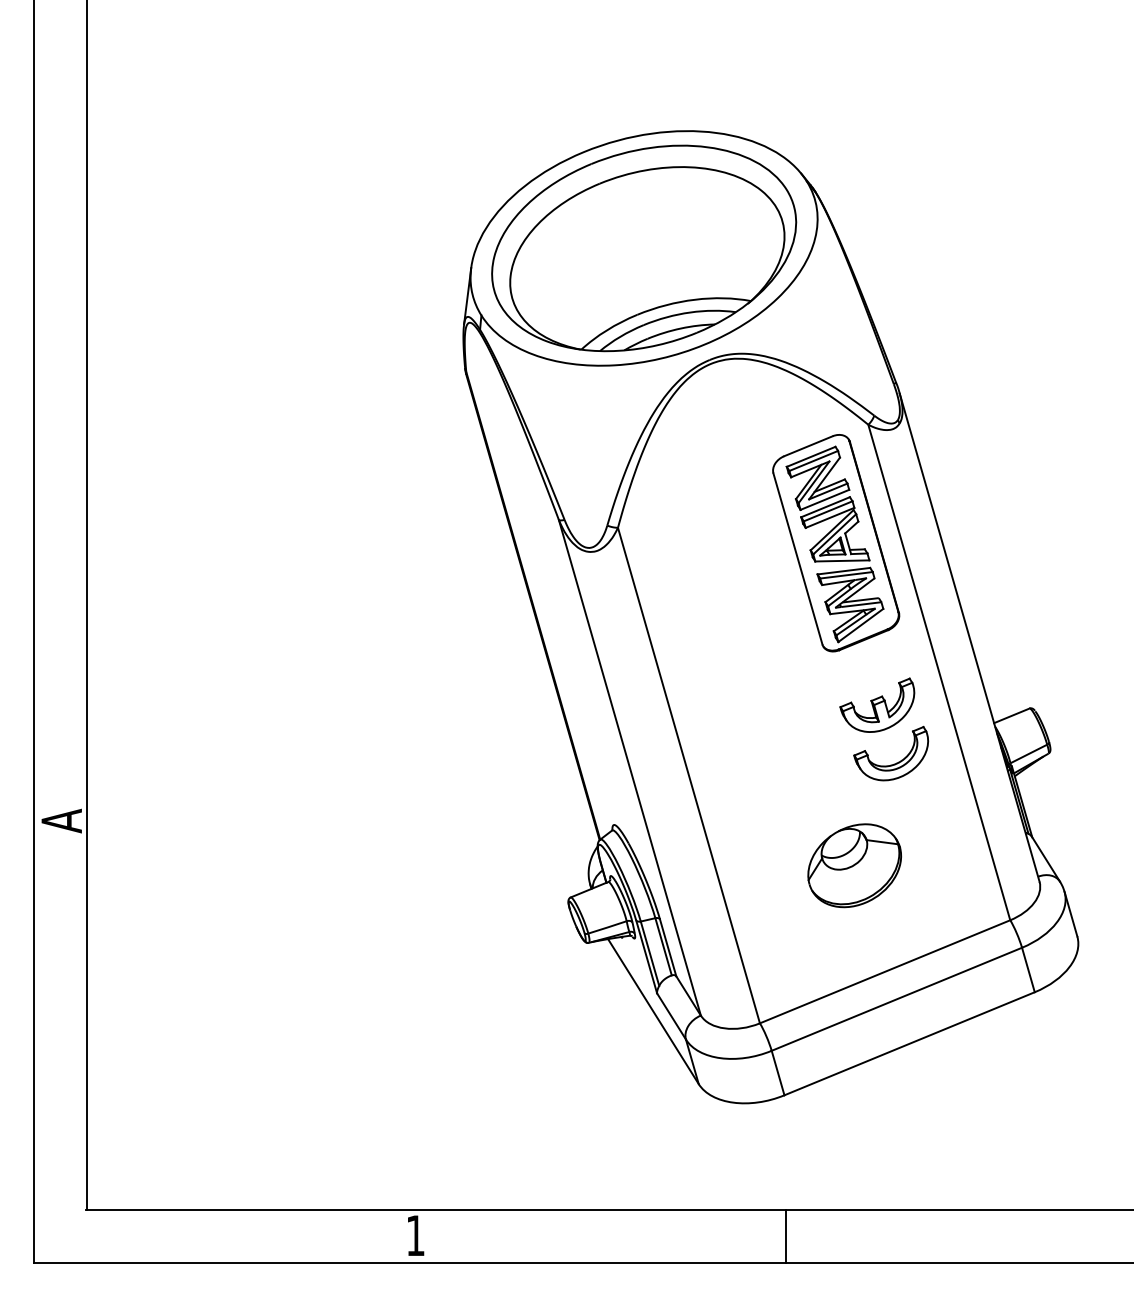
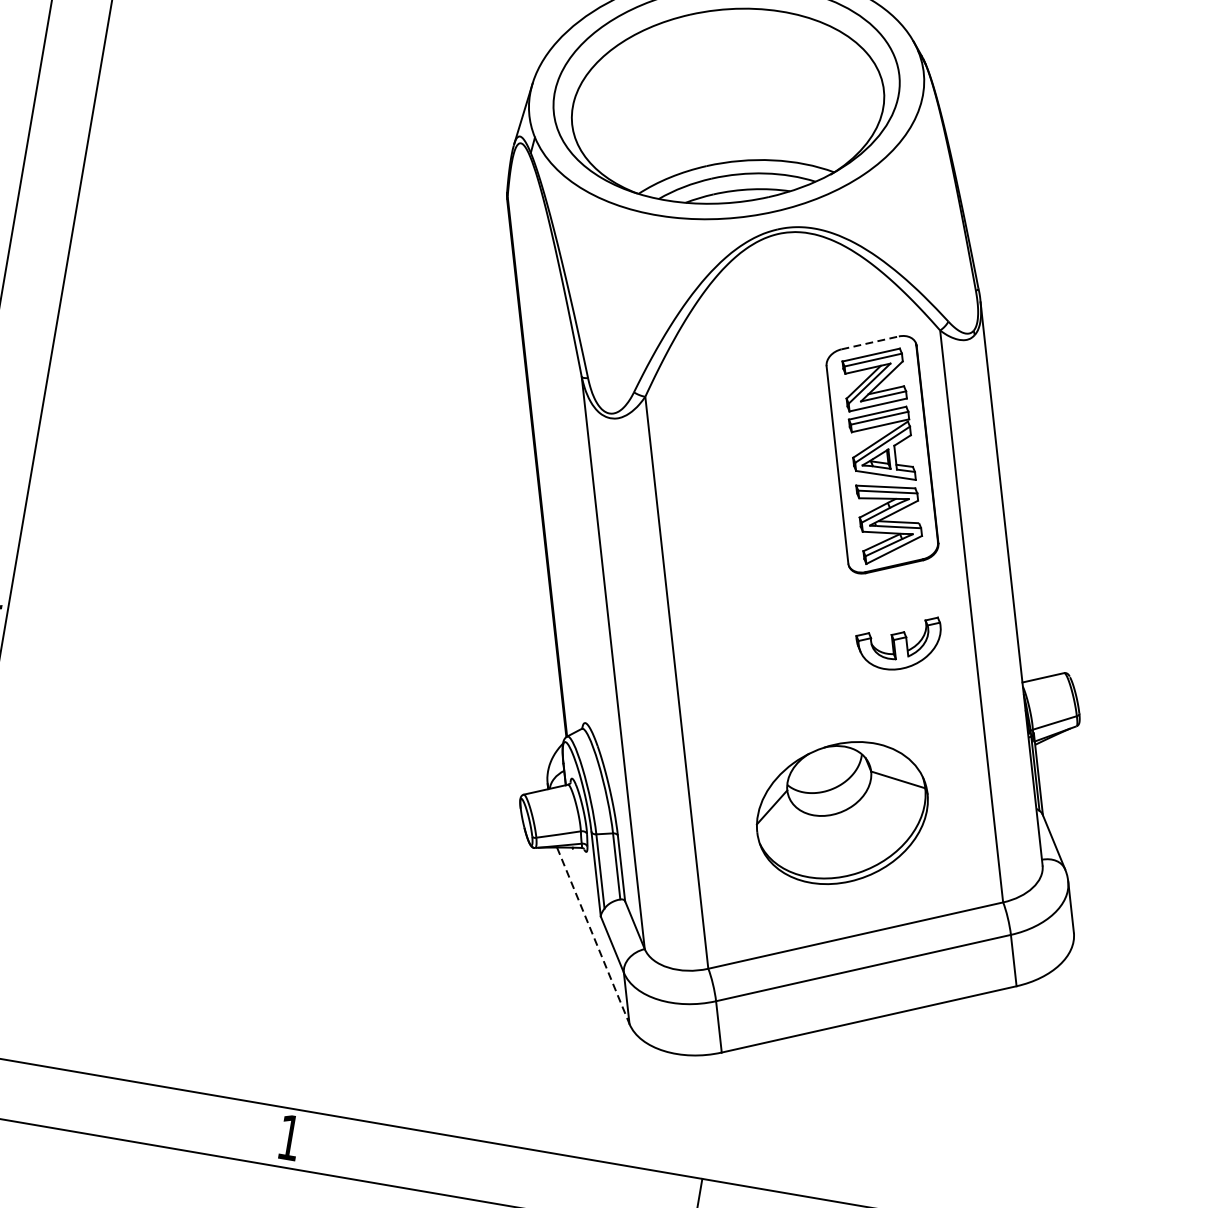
line: (808, 446) -> (870, 343), solid -> dashed
part: (896, 762) -> (907, 707), removed
part: (854, 865) -> (842, 812), size x1.6
line: (653, 1012) -> (593, 936), solid -> dashed

